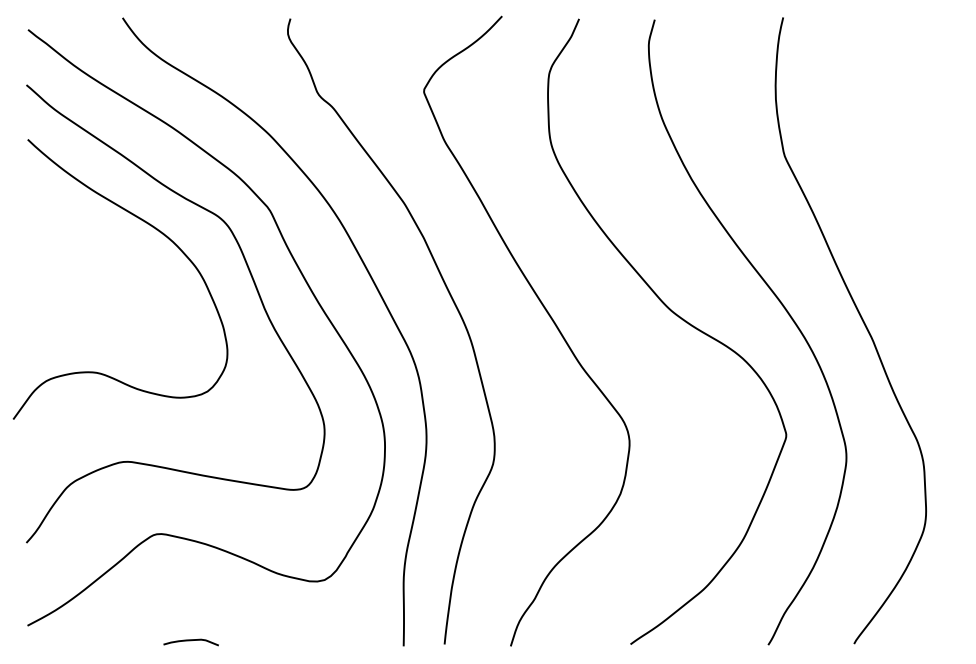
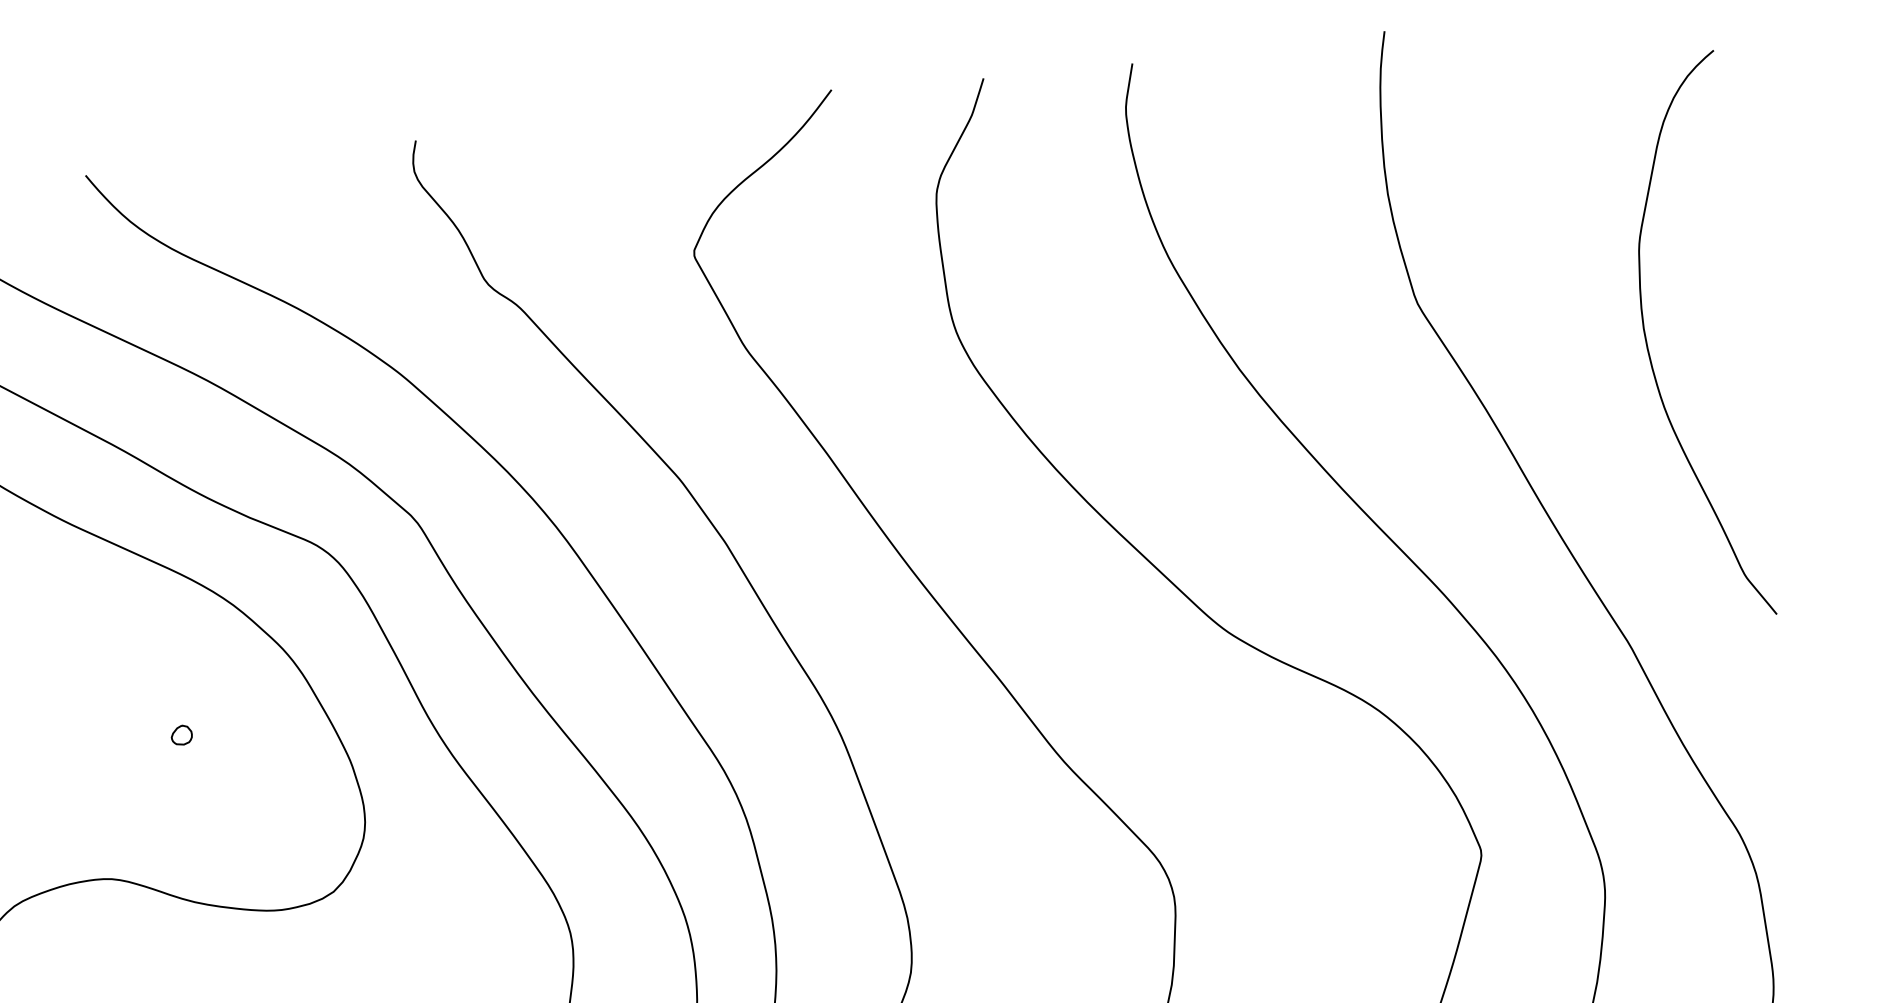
curve: (899, 194) -> (1651, 354), added
part: (139, 304) -> (180, 735), added

